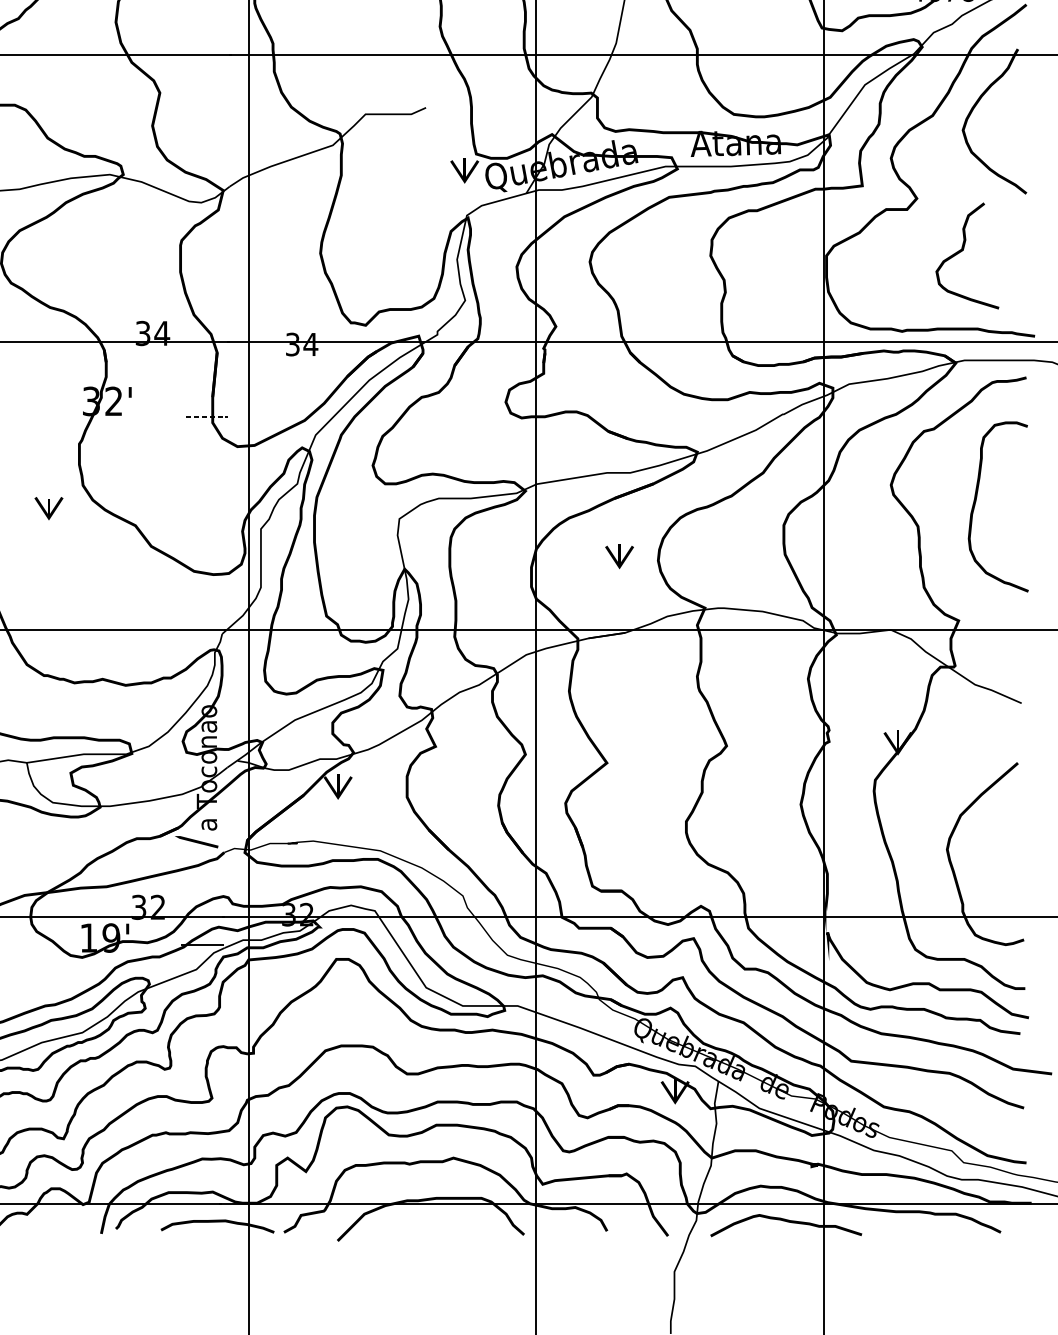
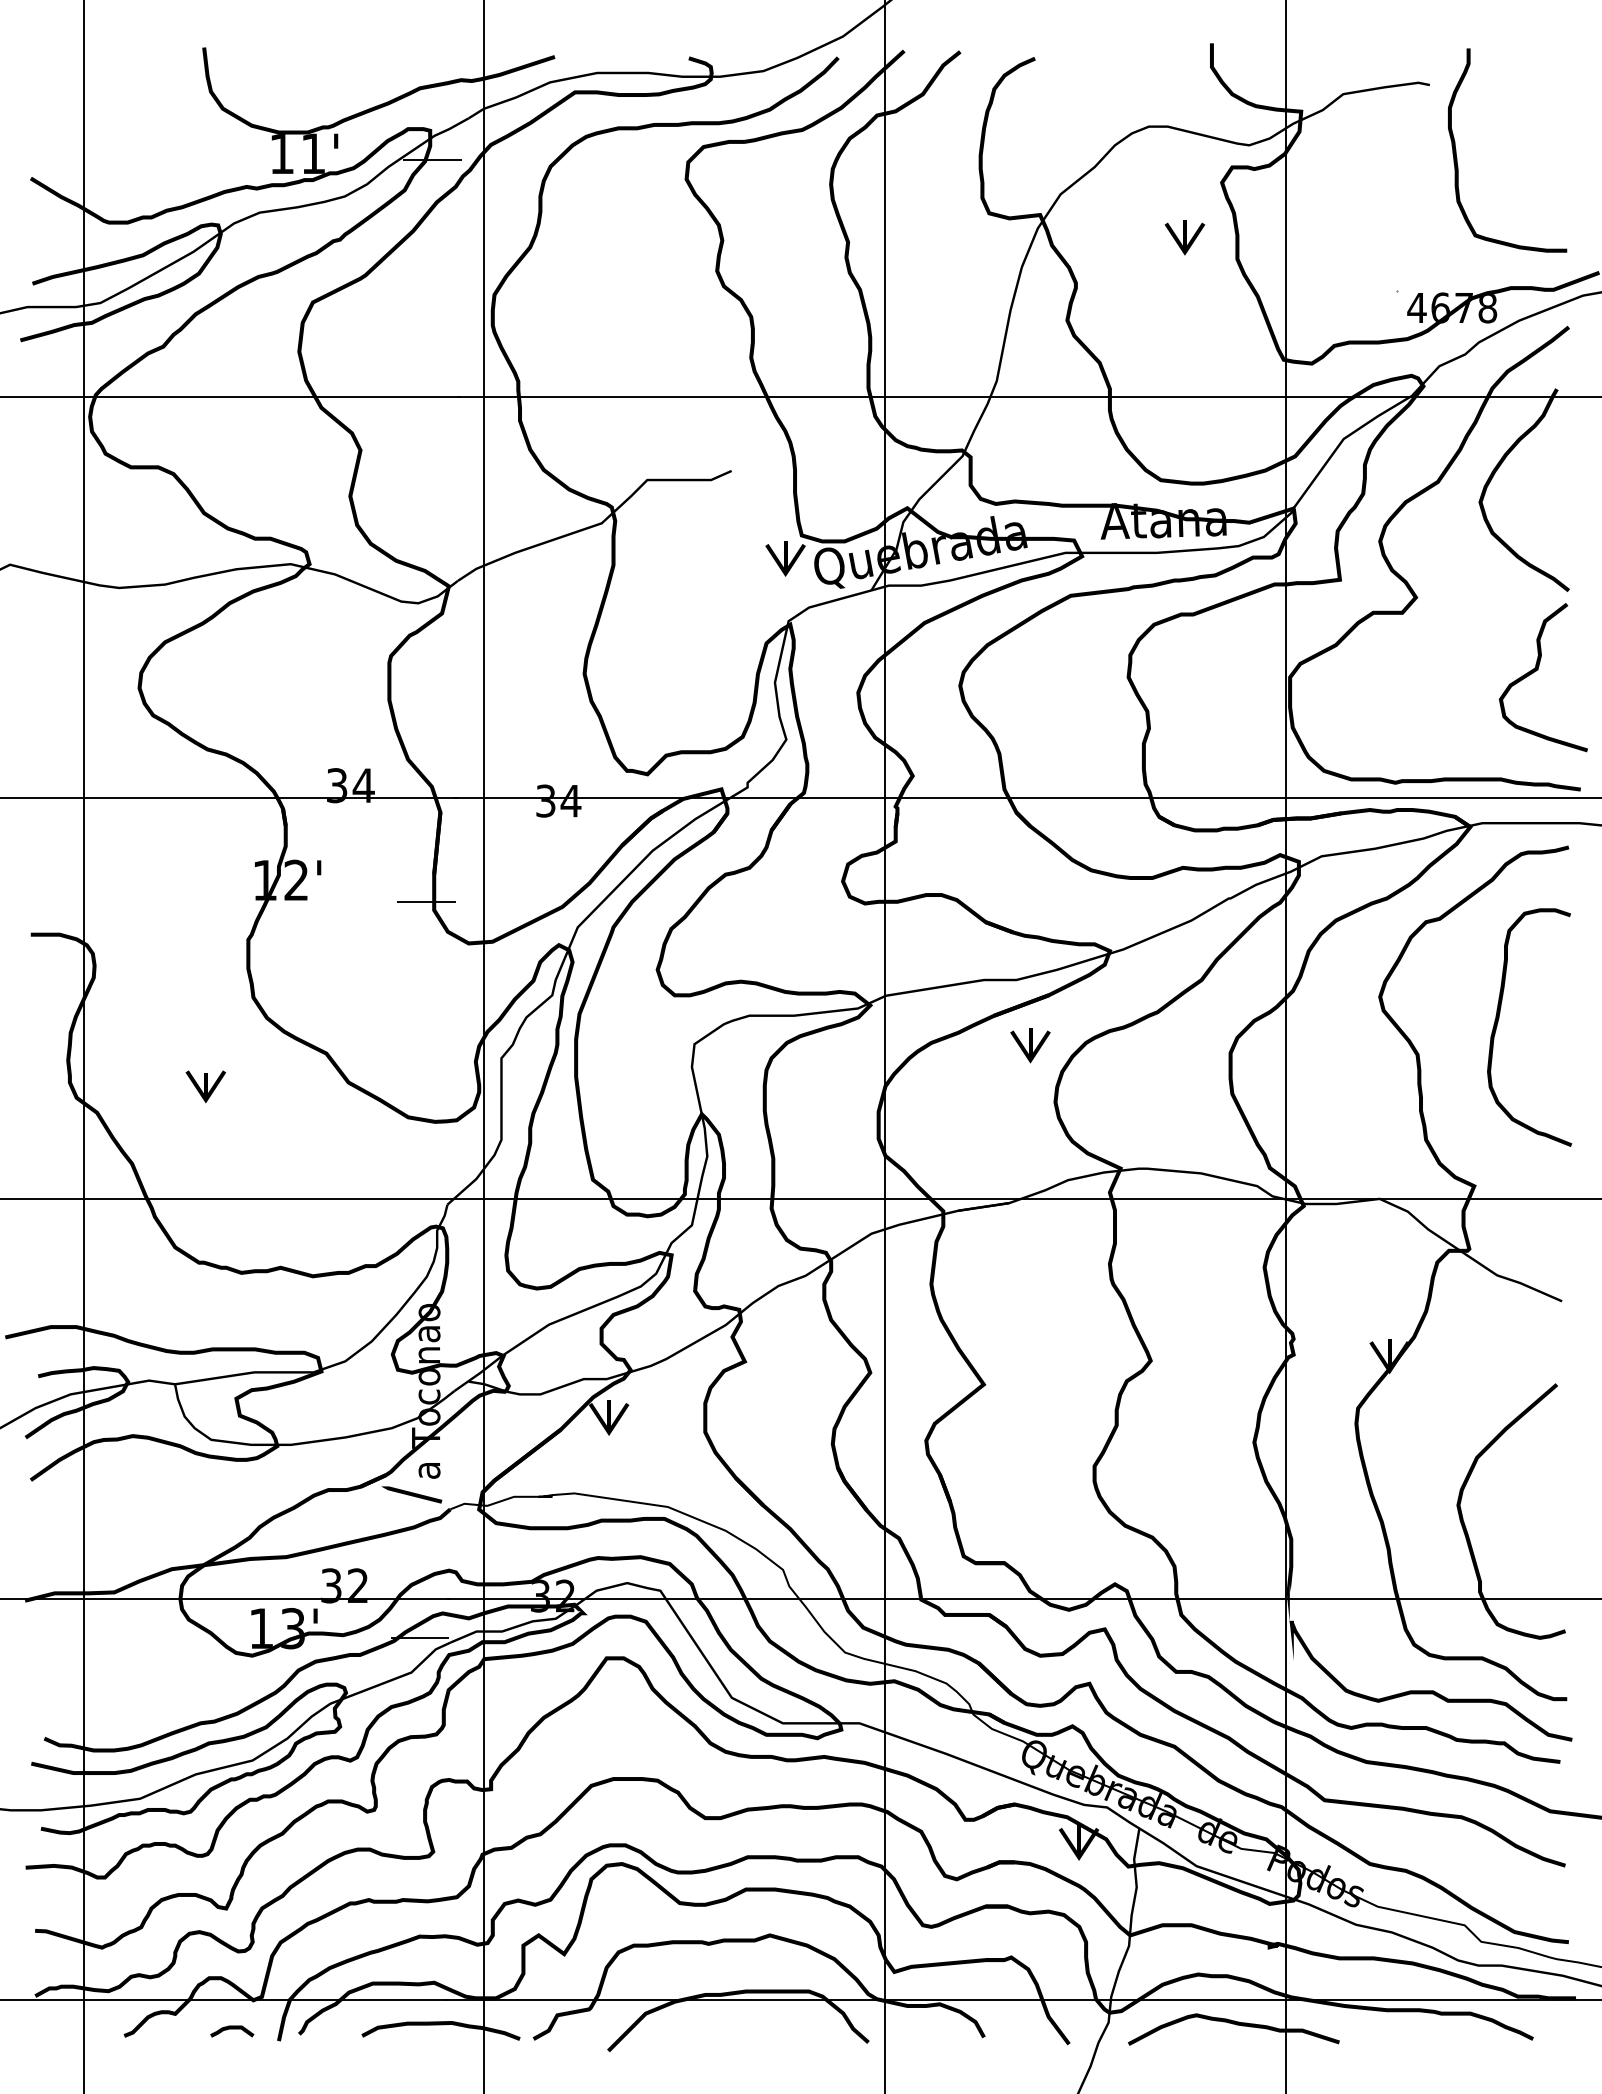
curve: (962, 251) -> (1536, 671), moved
text: (91, 401) -> (264, 880), 32' -> 12'
line: (207, 417) -> (426, 902), dashed -> solid
part: (48, 508) -> (205, 1086), moved
part: (619, 556) -> (1030, 1045), moved
text: (111, 937) -> (292, 1628), 19' -> 13'
curve: (68, 1225) -> (232, 2029), added

